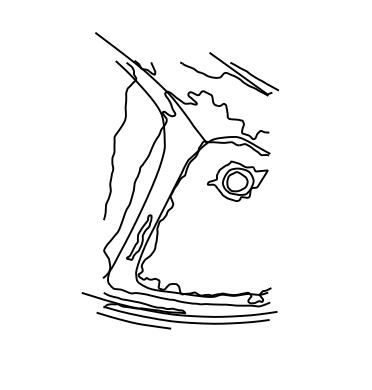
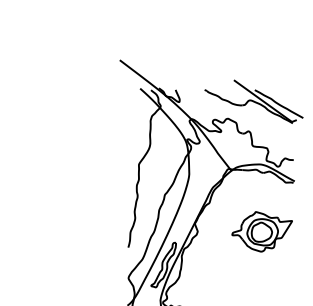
part: (237, 180) -> (261, 231), moved

